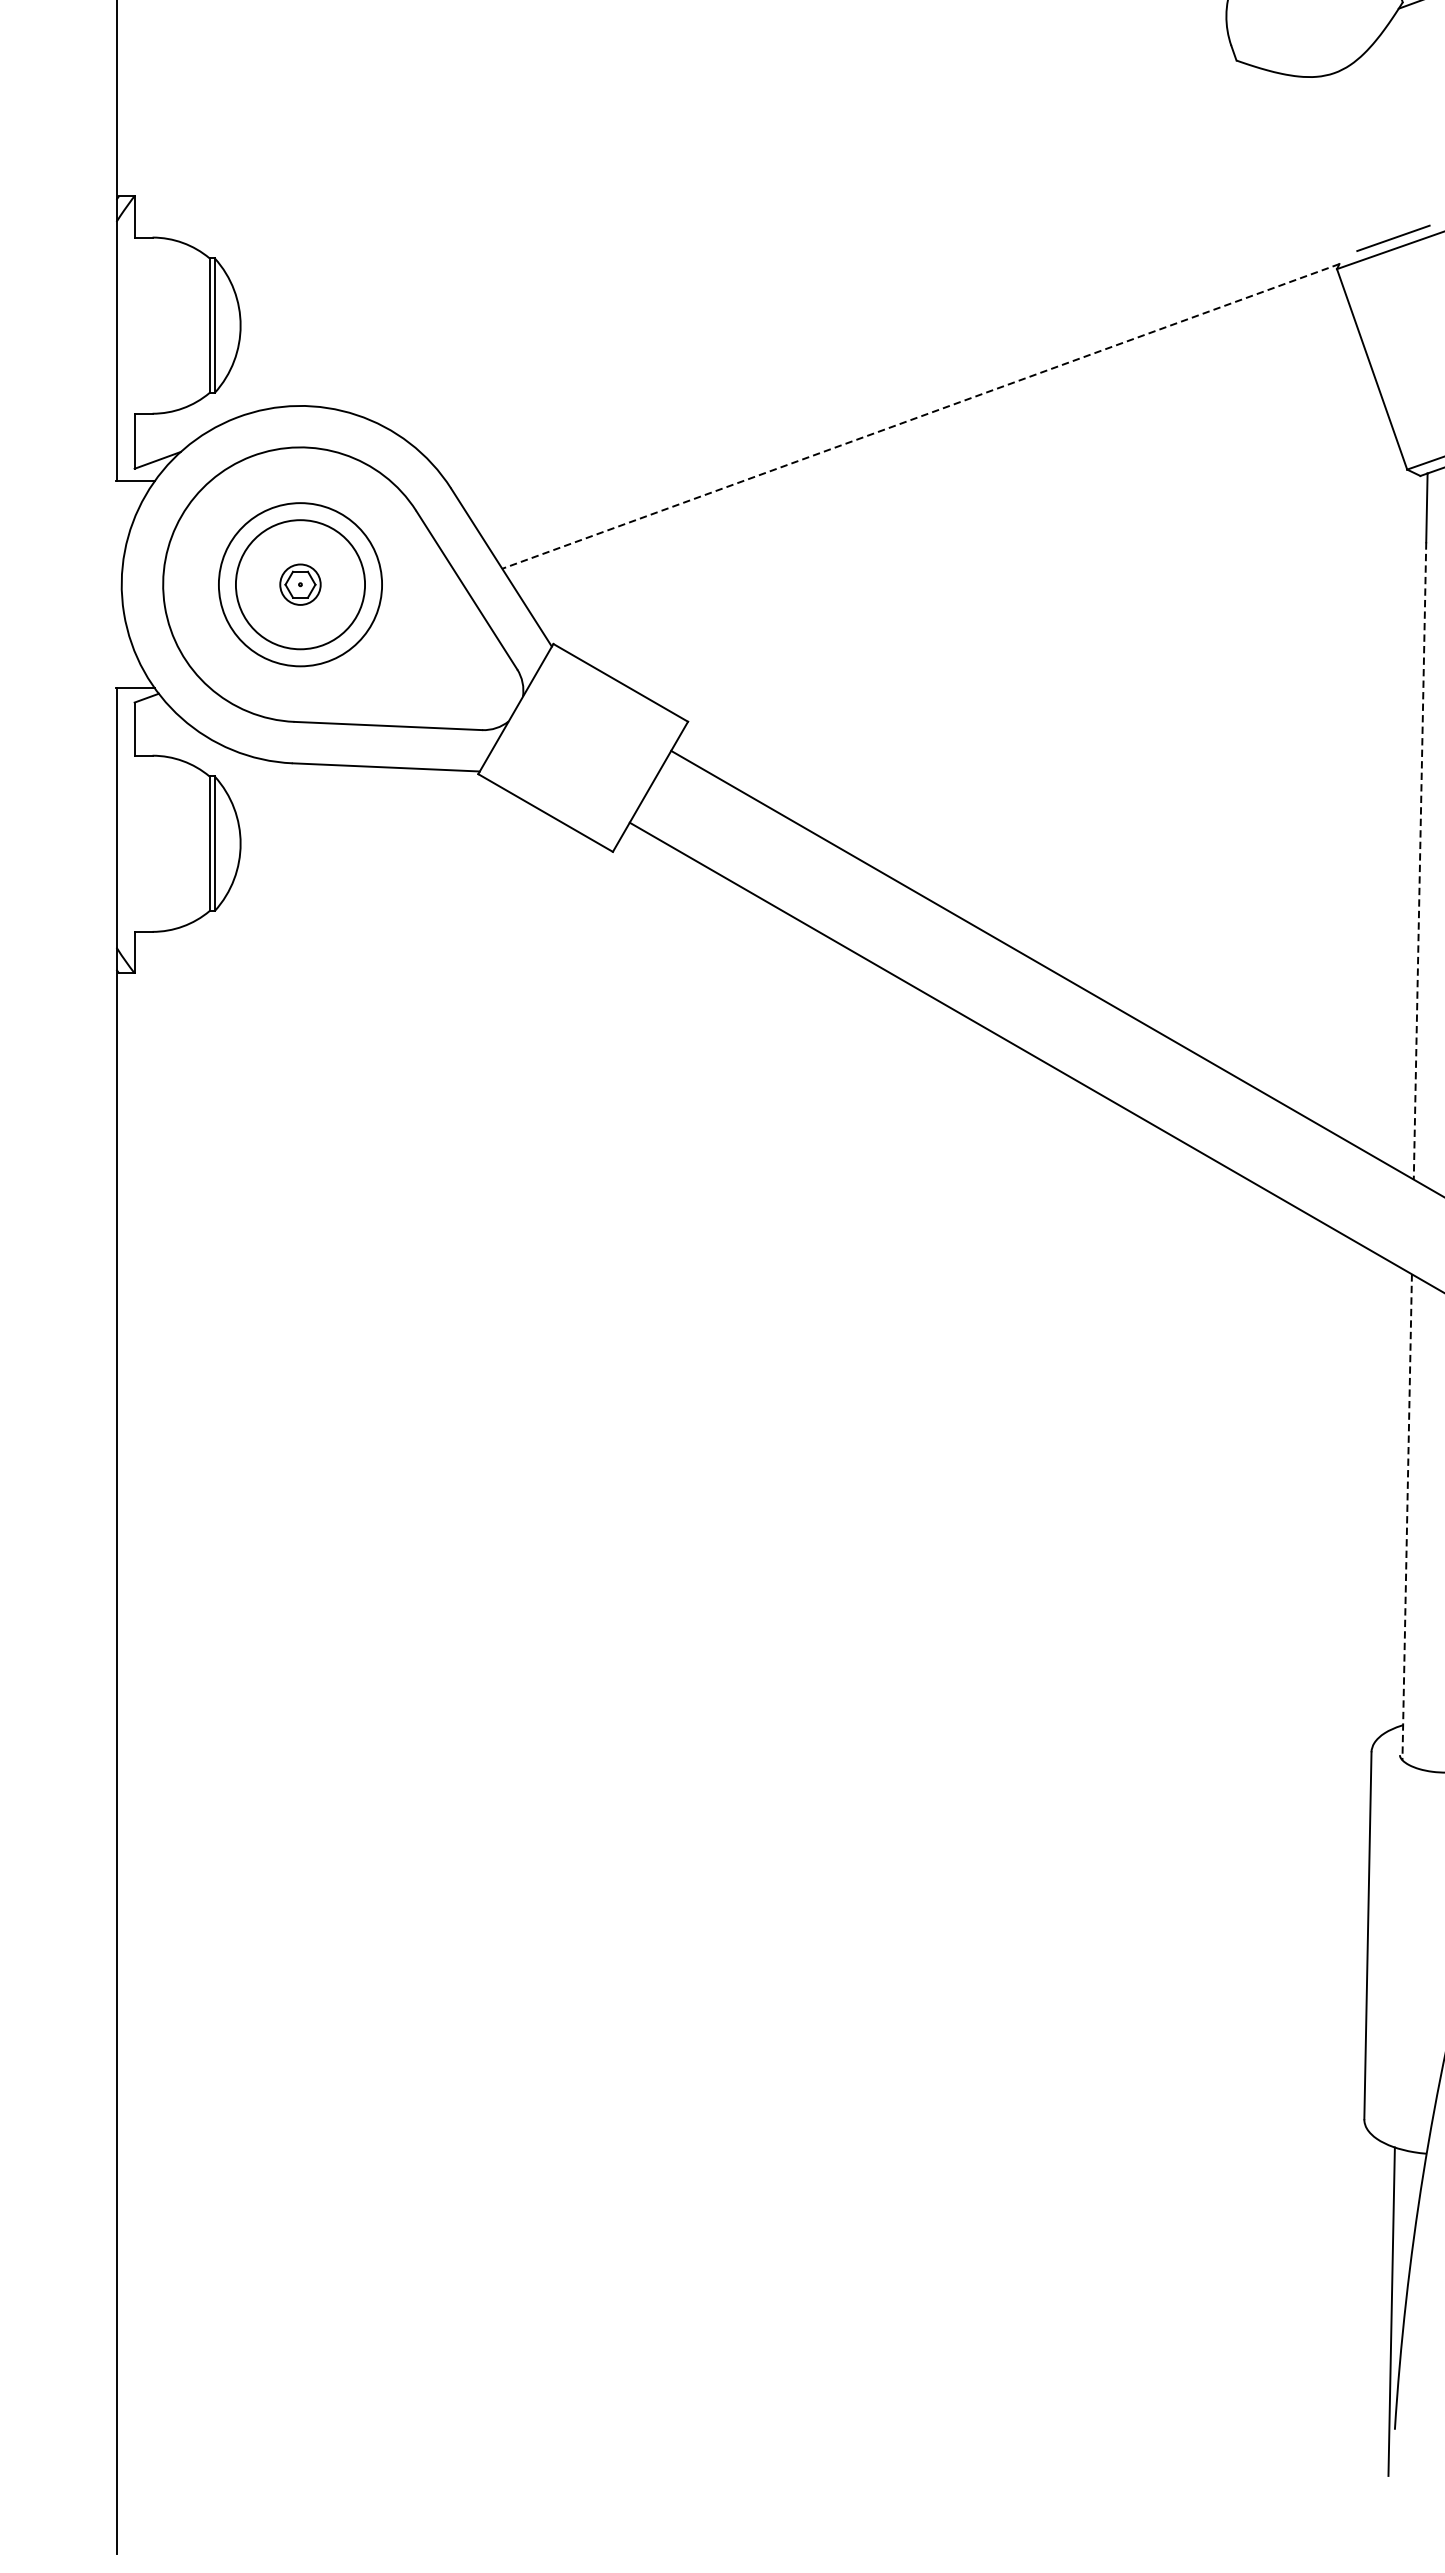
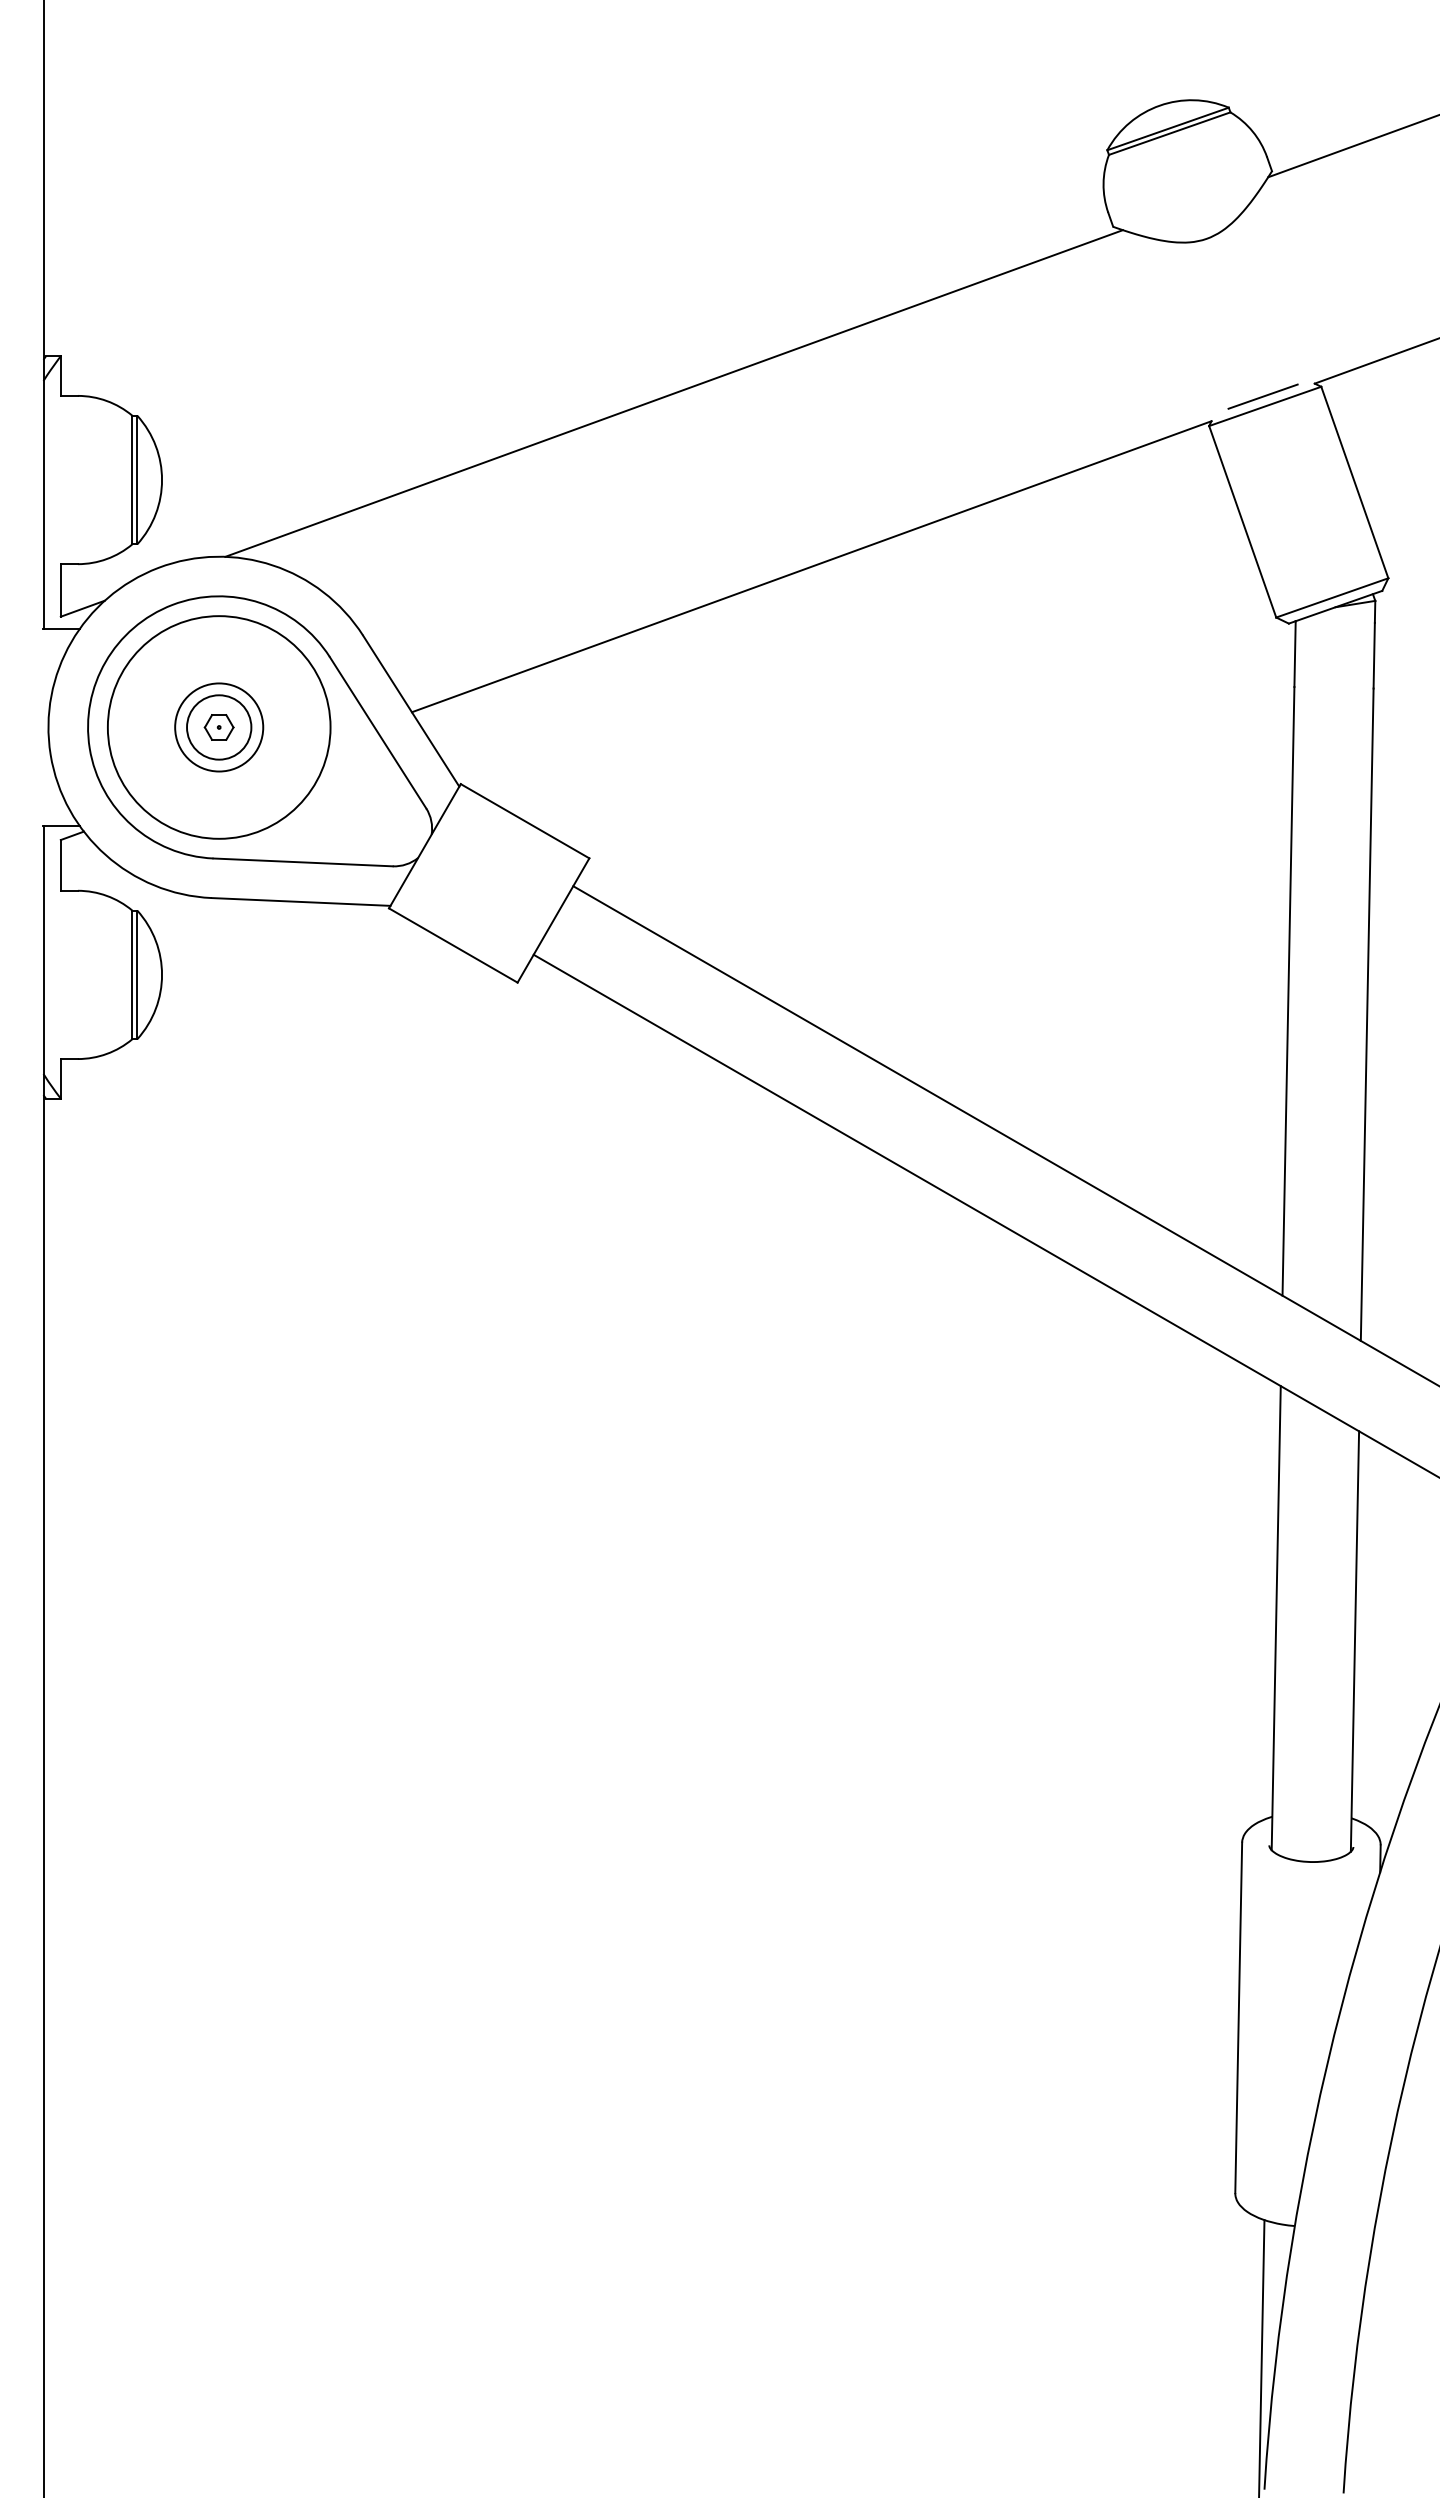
line: (776, 235) -> (673, 393), added
line: (920, 416) -> (811, 566), dashed -> solid
circle: (299, 584) -> (218, 727), size x1.43
circle: (300, 584) -> (219, 727), size x0.71
circle: (300, 584) -> (219, 727), size x1.67
line: (1420, 861) -> (1288, 991), dashed -> solid
line: (1407, 1517) -> (1276, 1618), dashed -> solid

